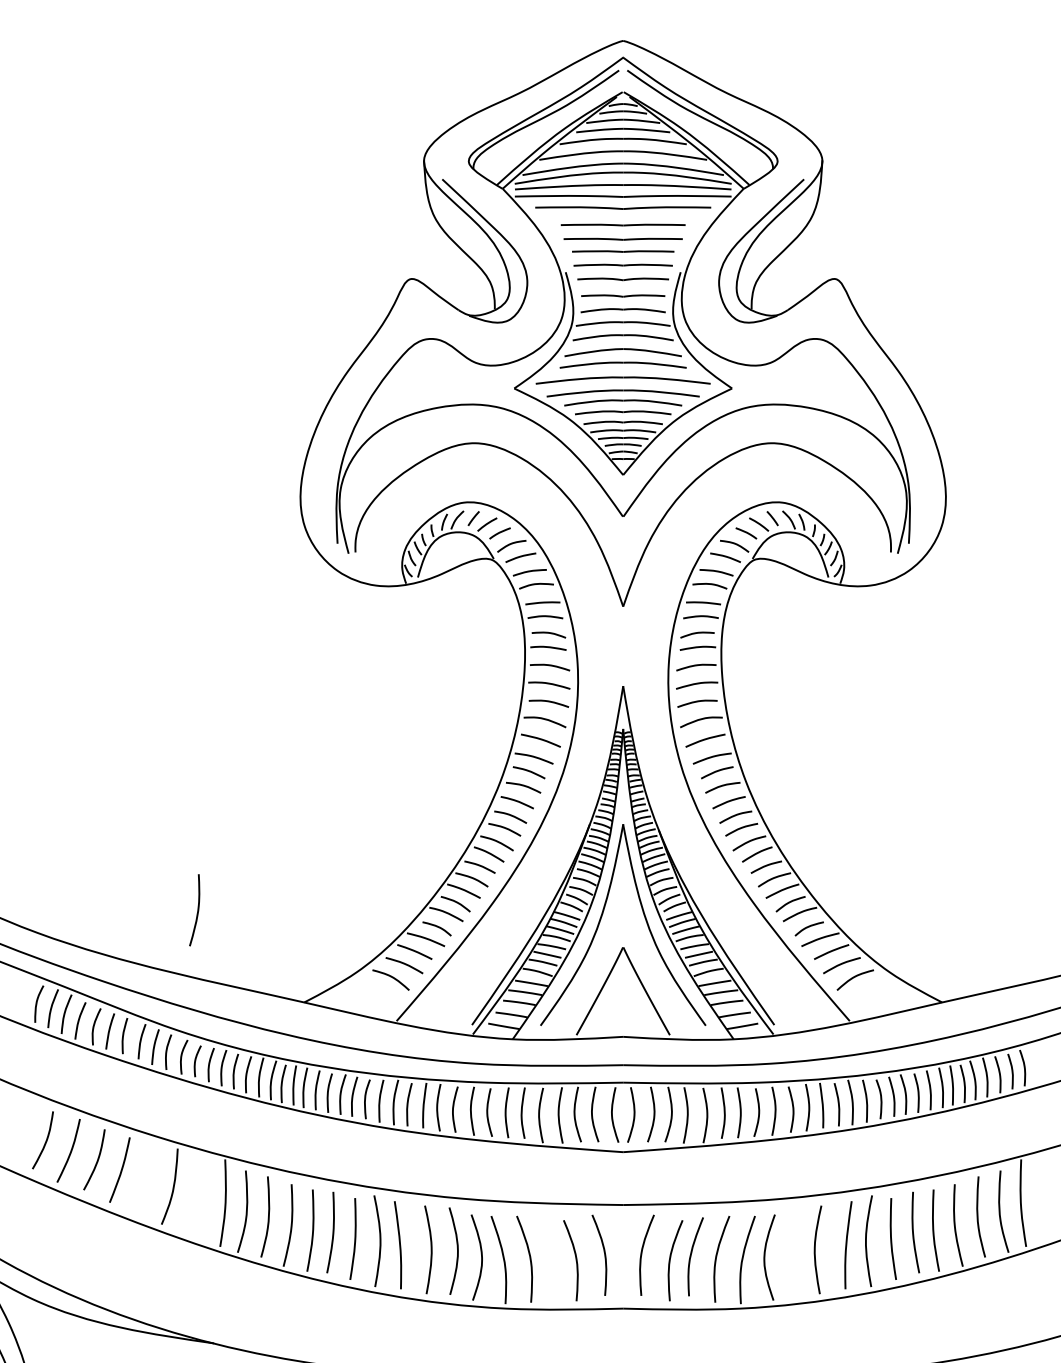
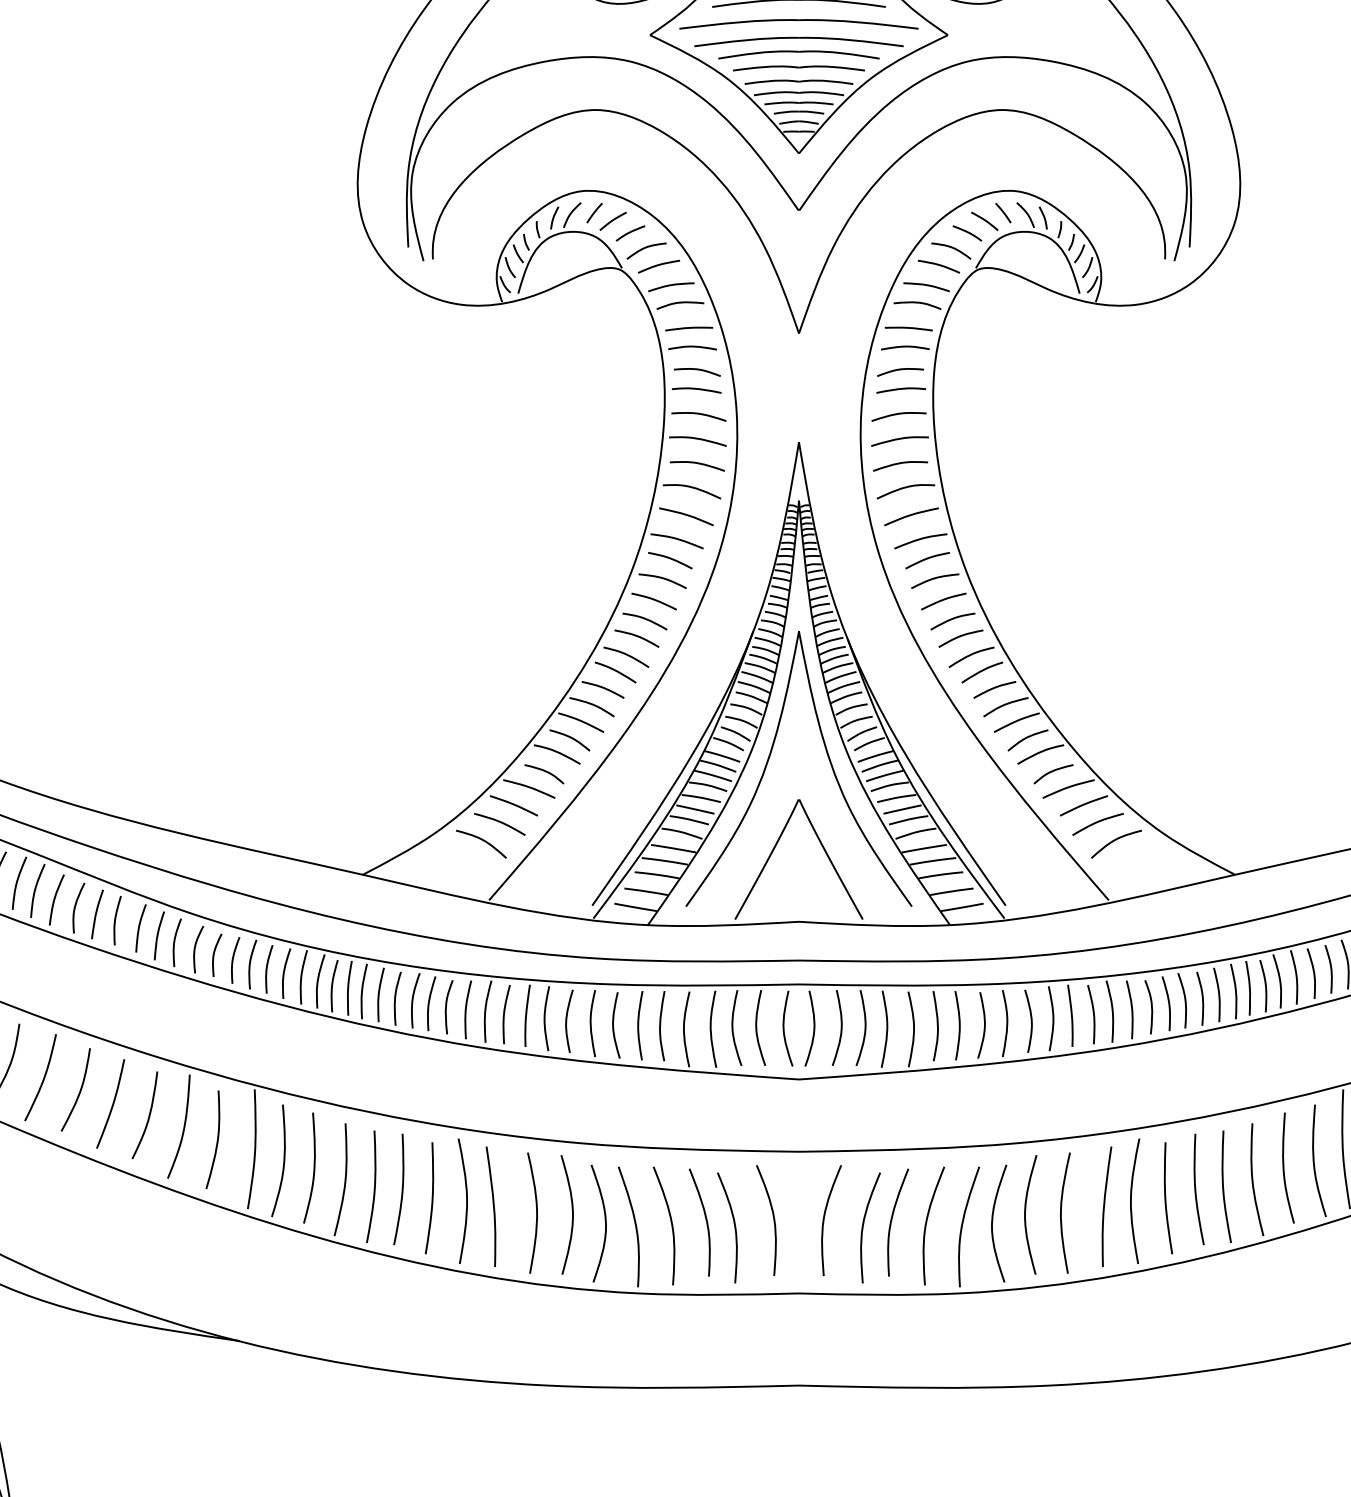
curve: (197, 910) -> (216, 1140), moved
curve: (147, 1178) -> (148, 1115), added
curve: (789, 1250) -> (1026, 1213), added
curve: (554, 1255) -> (705, 1220), added

